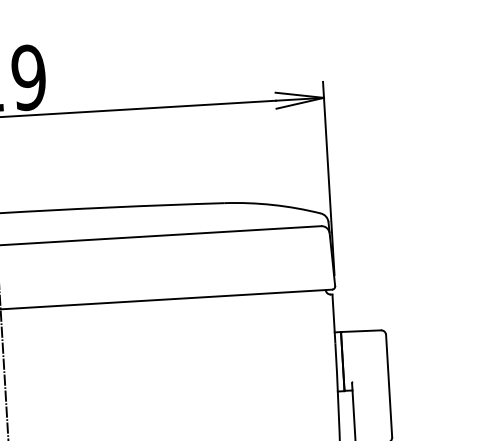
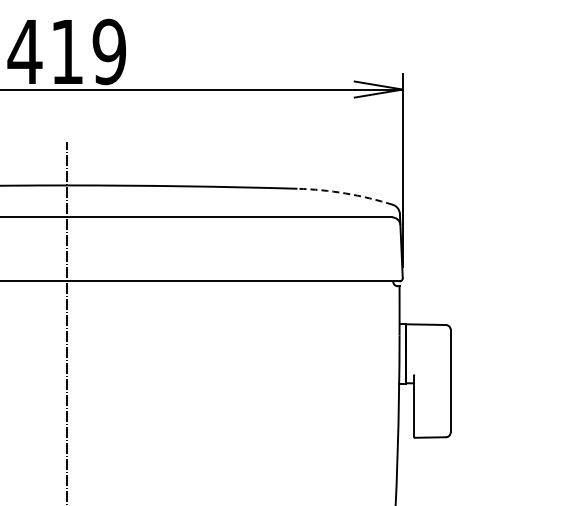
arc: (272, 205) -> (345, 193), solid -> dashed

